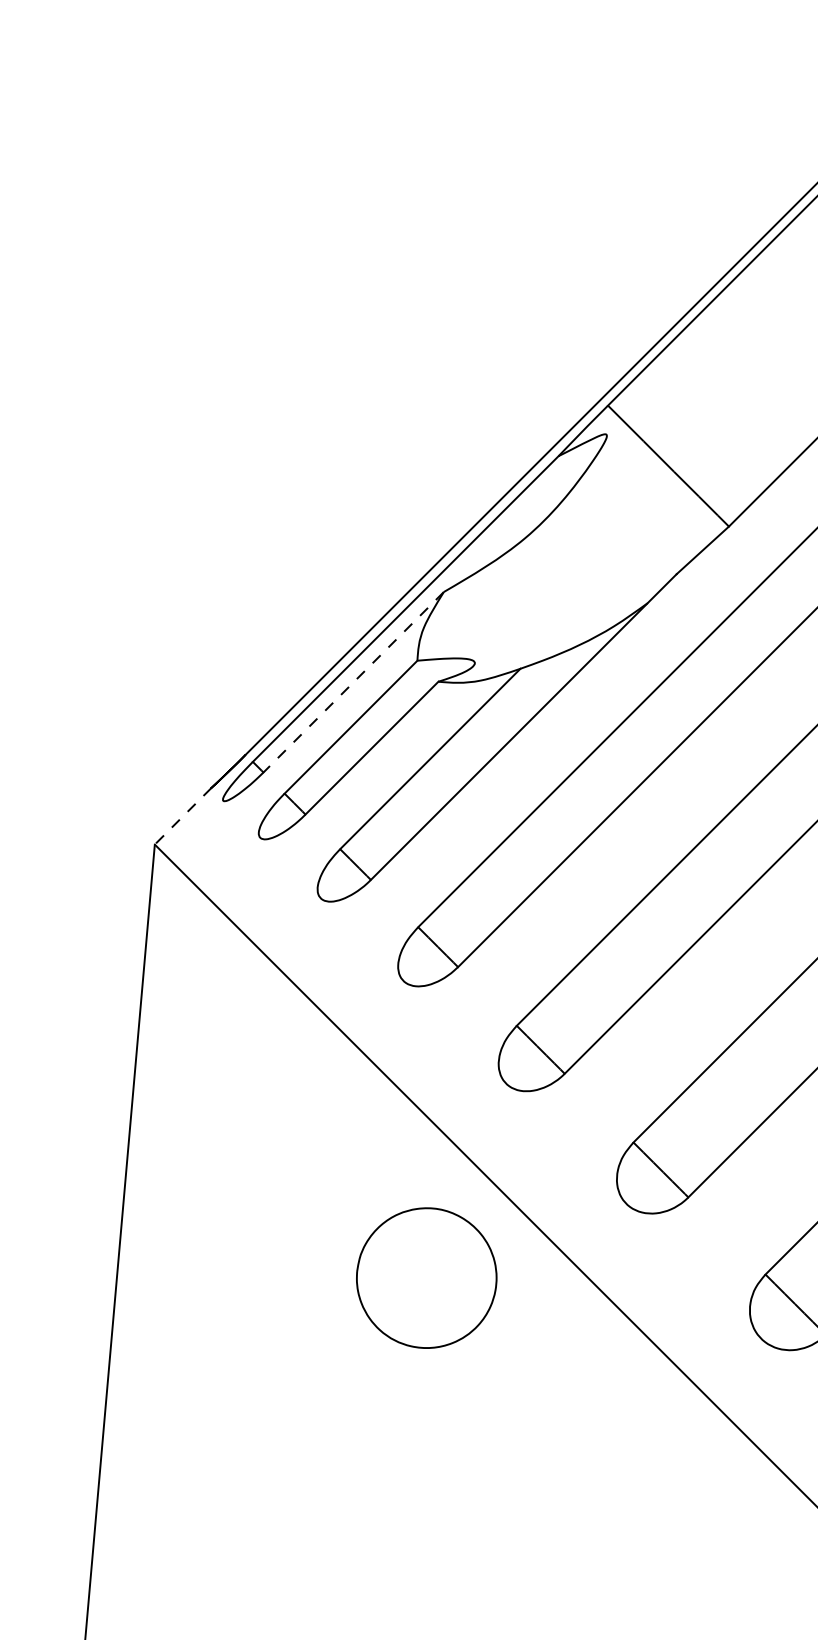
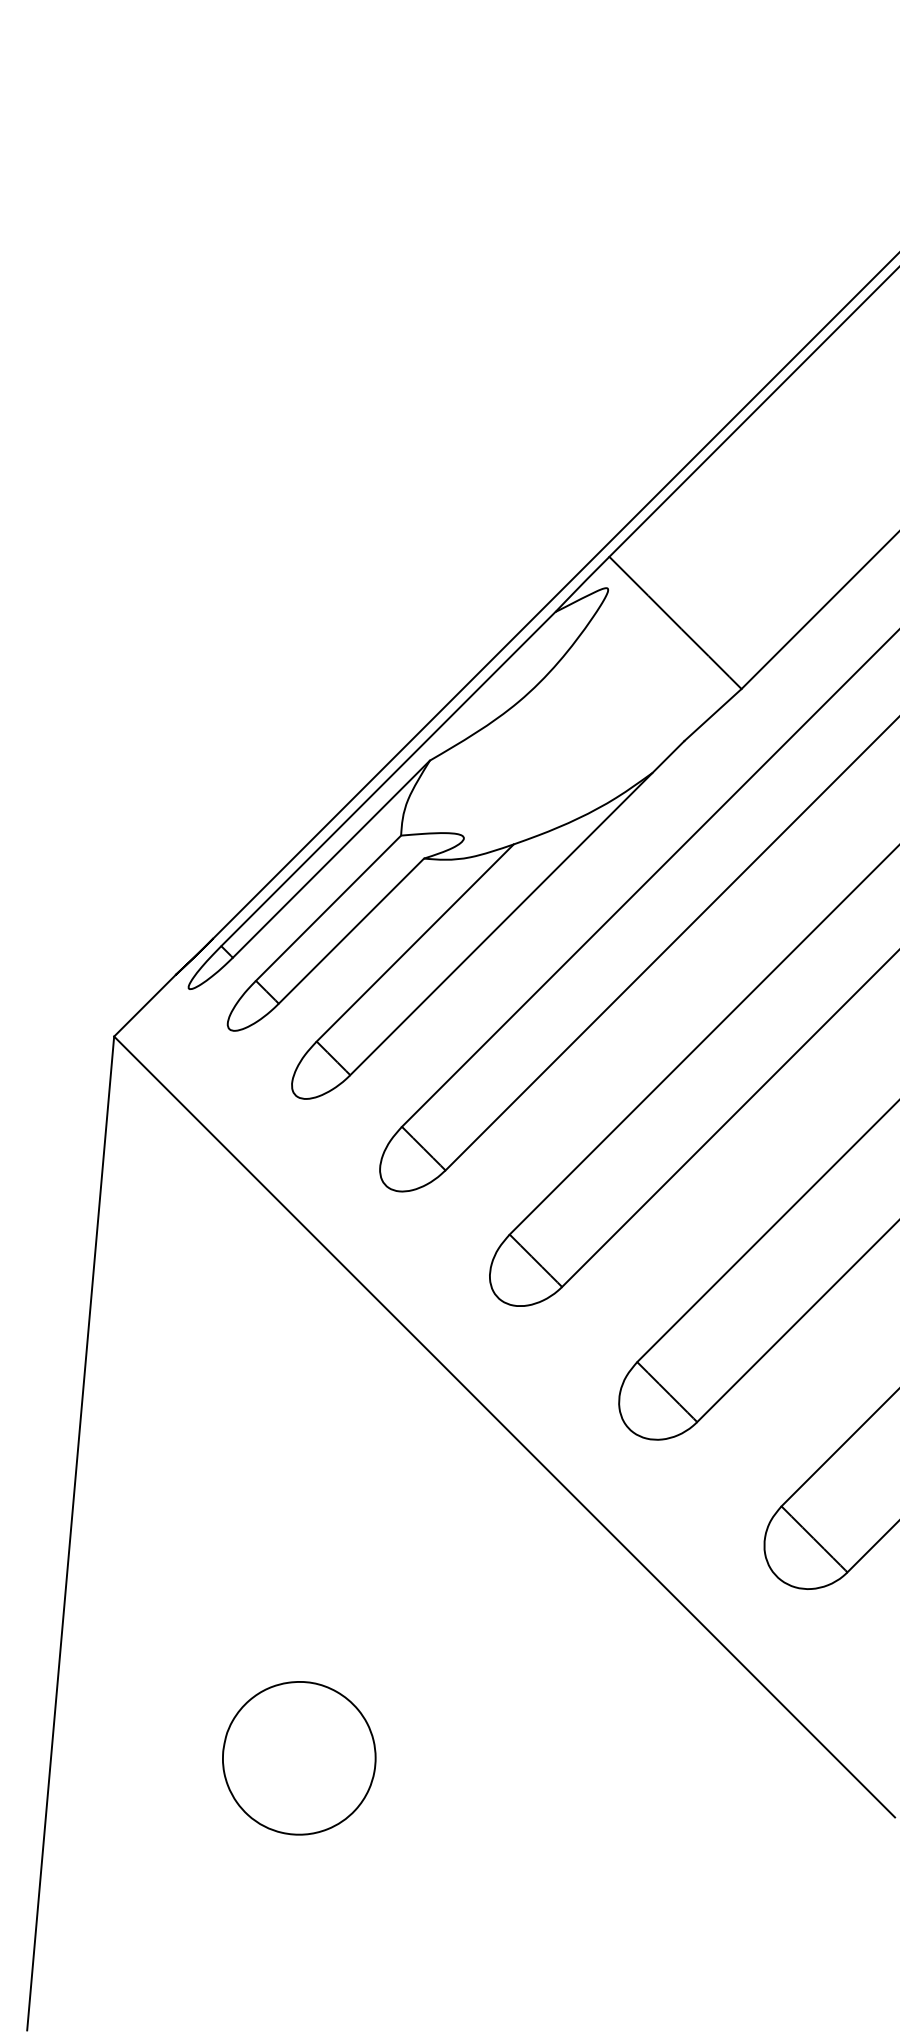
line: (353, 682) -> (331, 859), dashed -> solid
line: (183, 816) -> (145, 1005), dashed -> solid
part: (426, 1278) -> (299, 1758), moved

